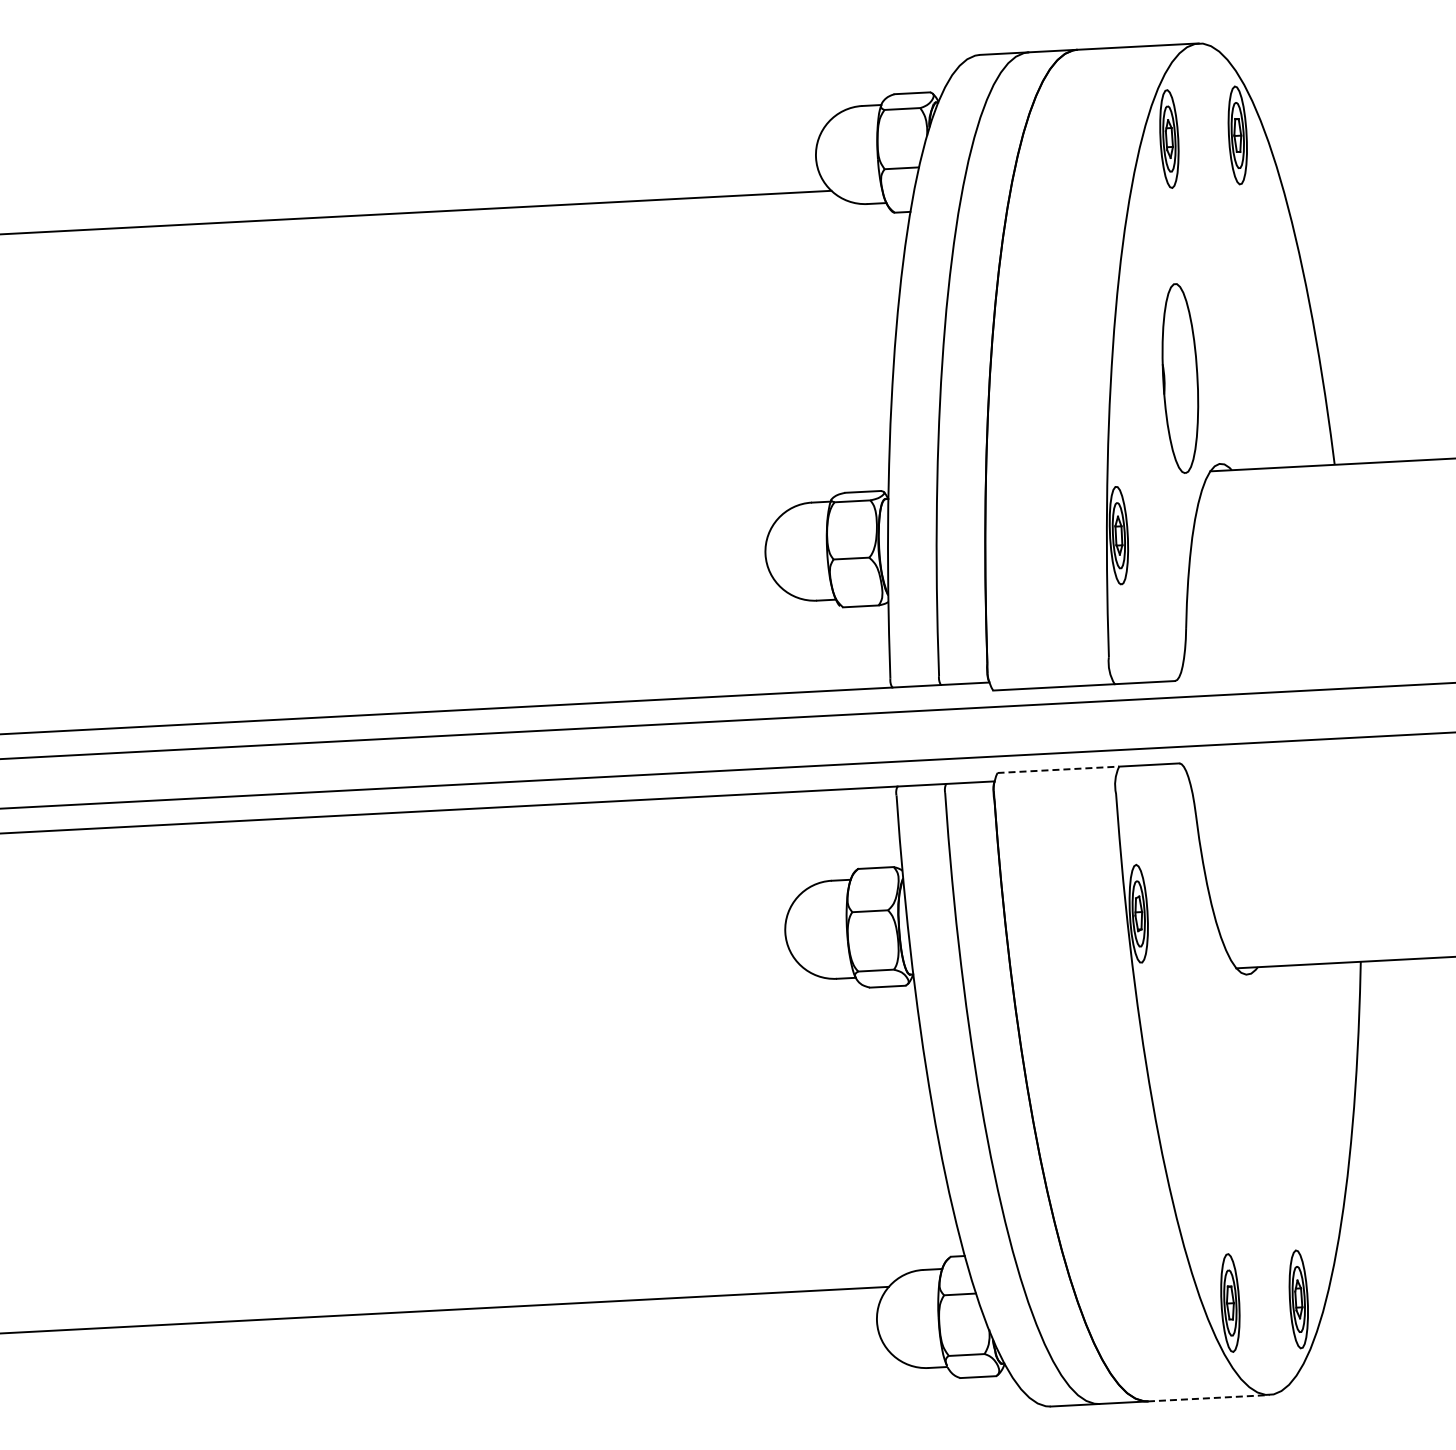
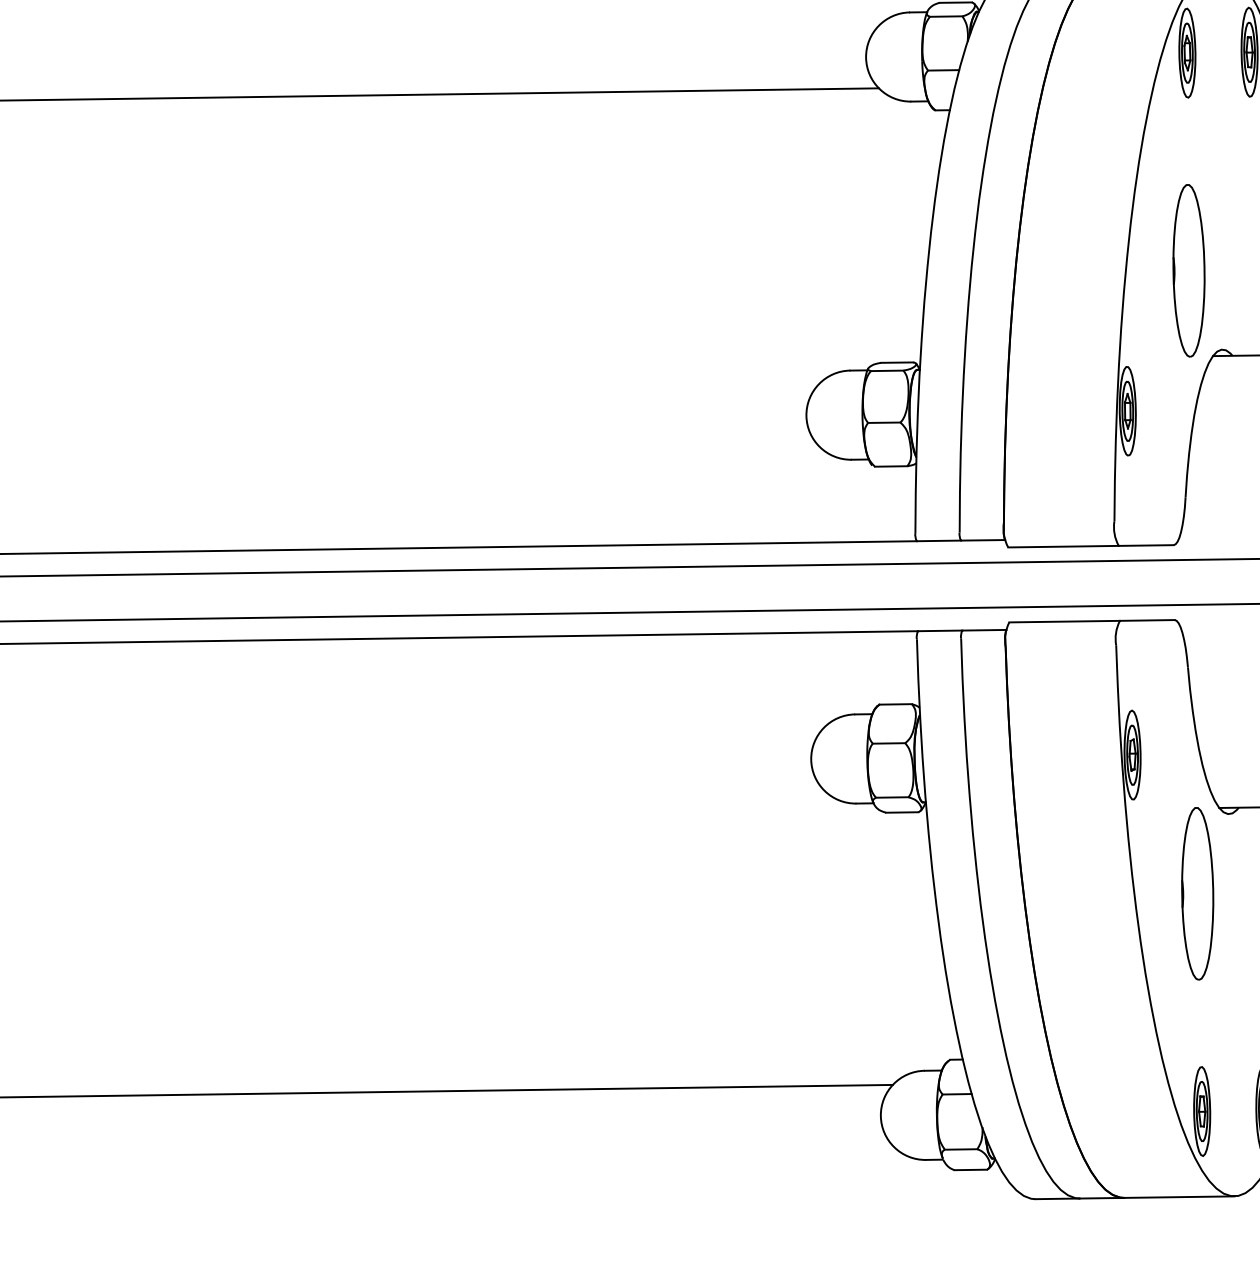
line: (1058, 769) -> (1064, 621), dashed -> solid
part: (1215, 1063) -> (1197, 893), added
line: (1208, 1398) -> (1178, 1197), dashed -> solid

